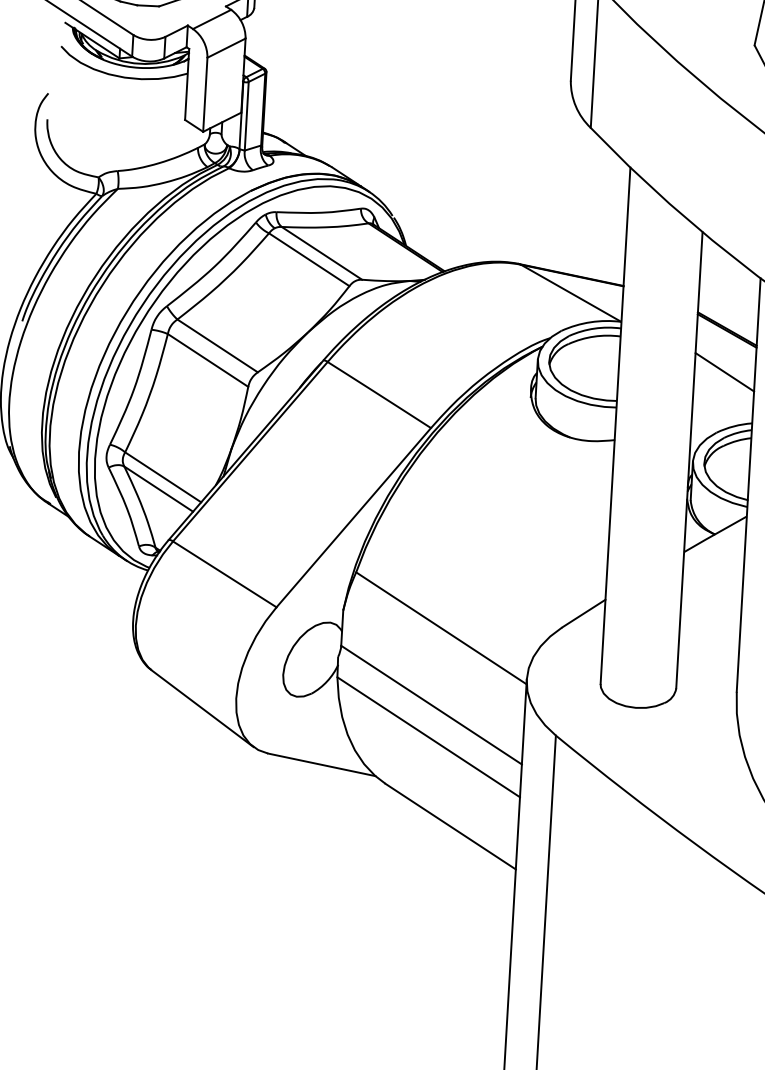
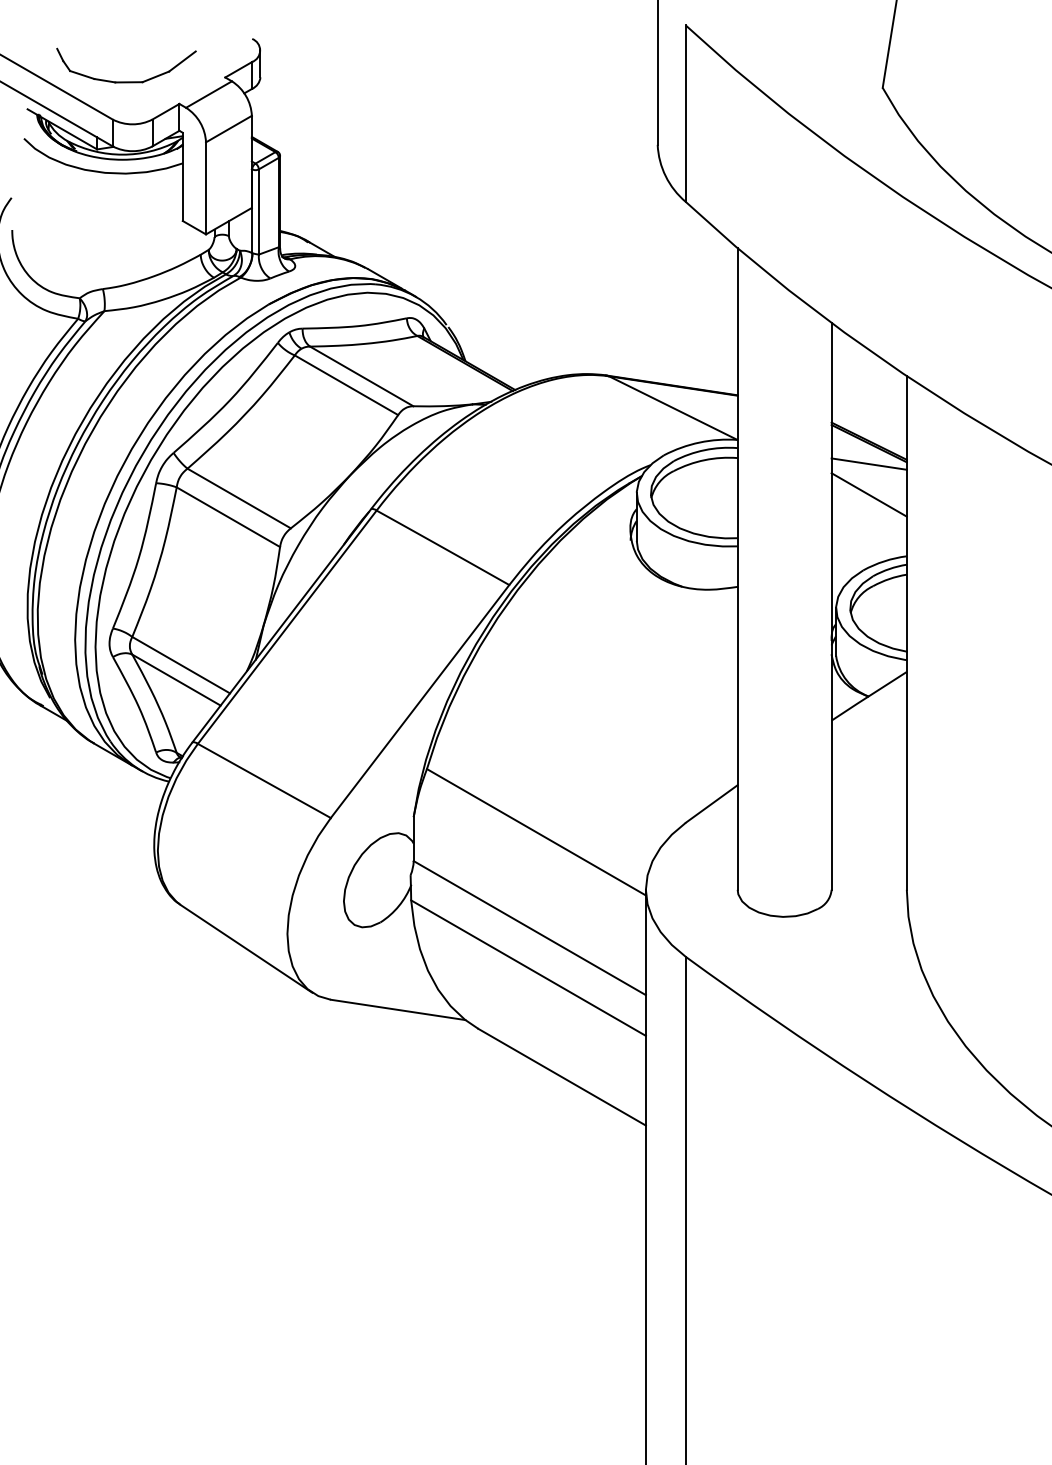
line: (725, 346) -> (868, 463), added

